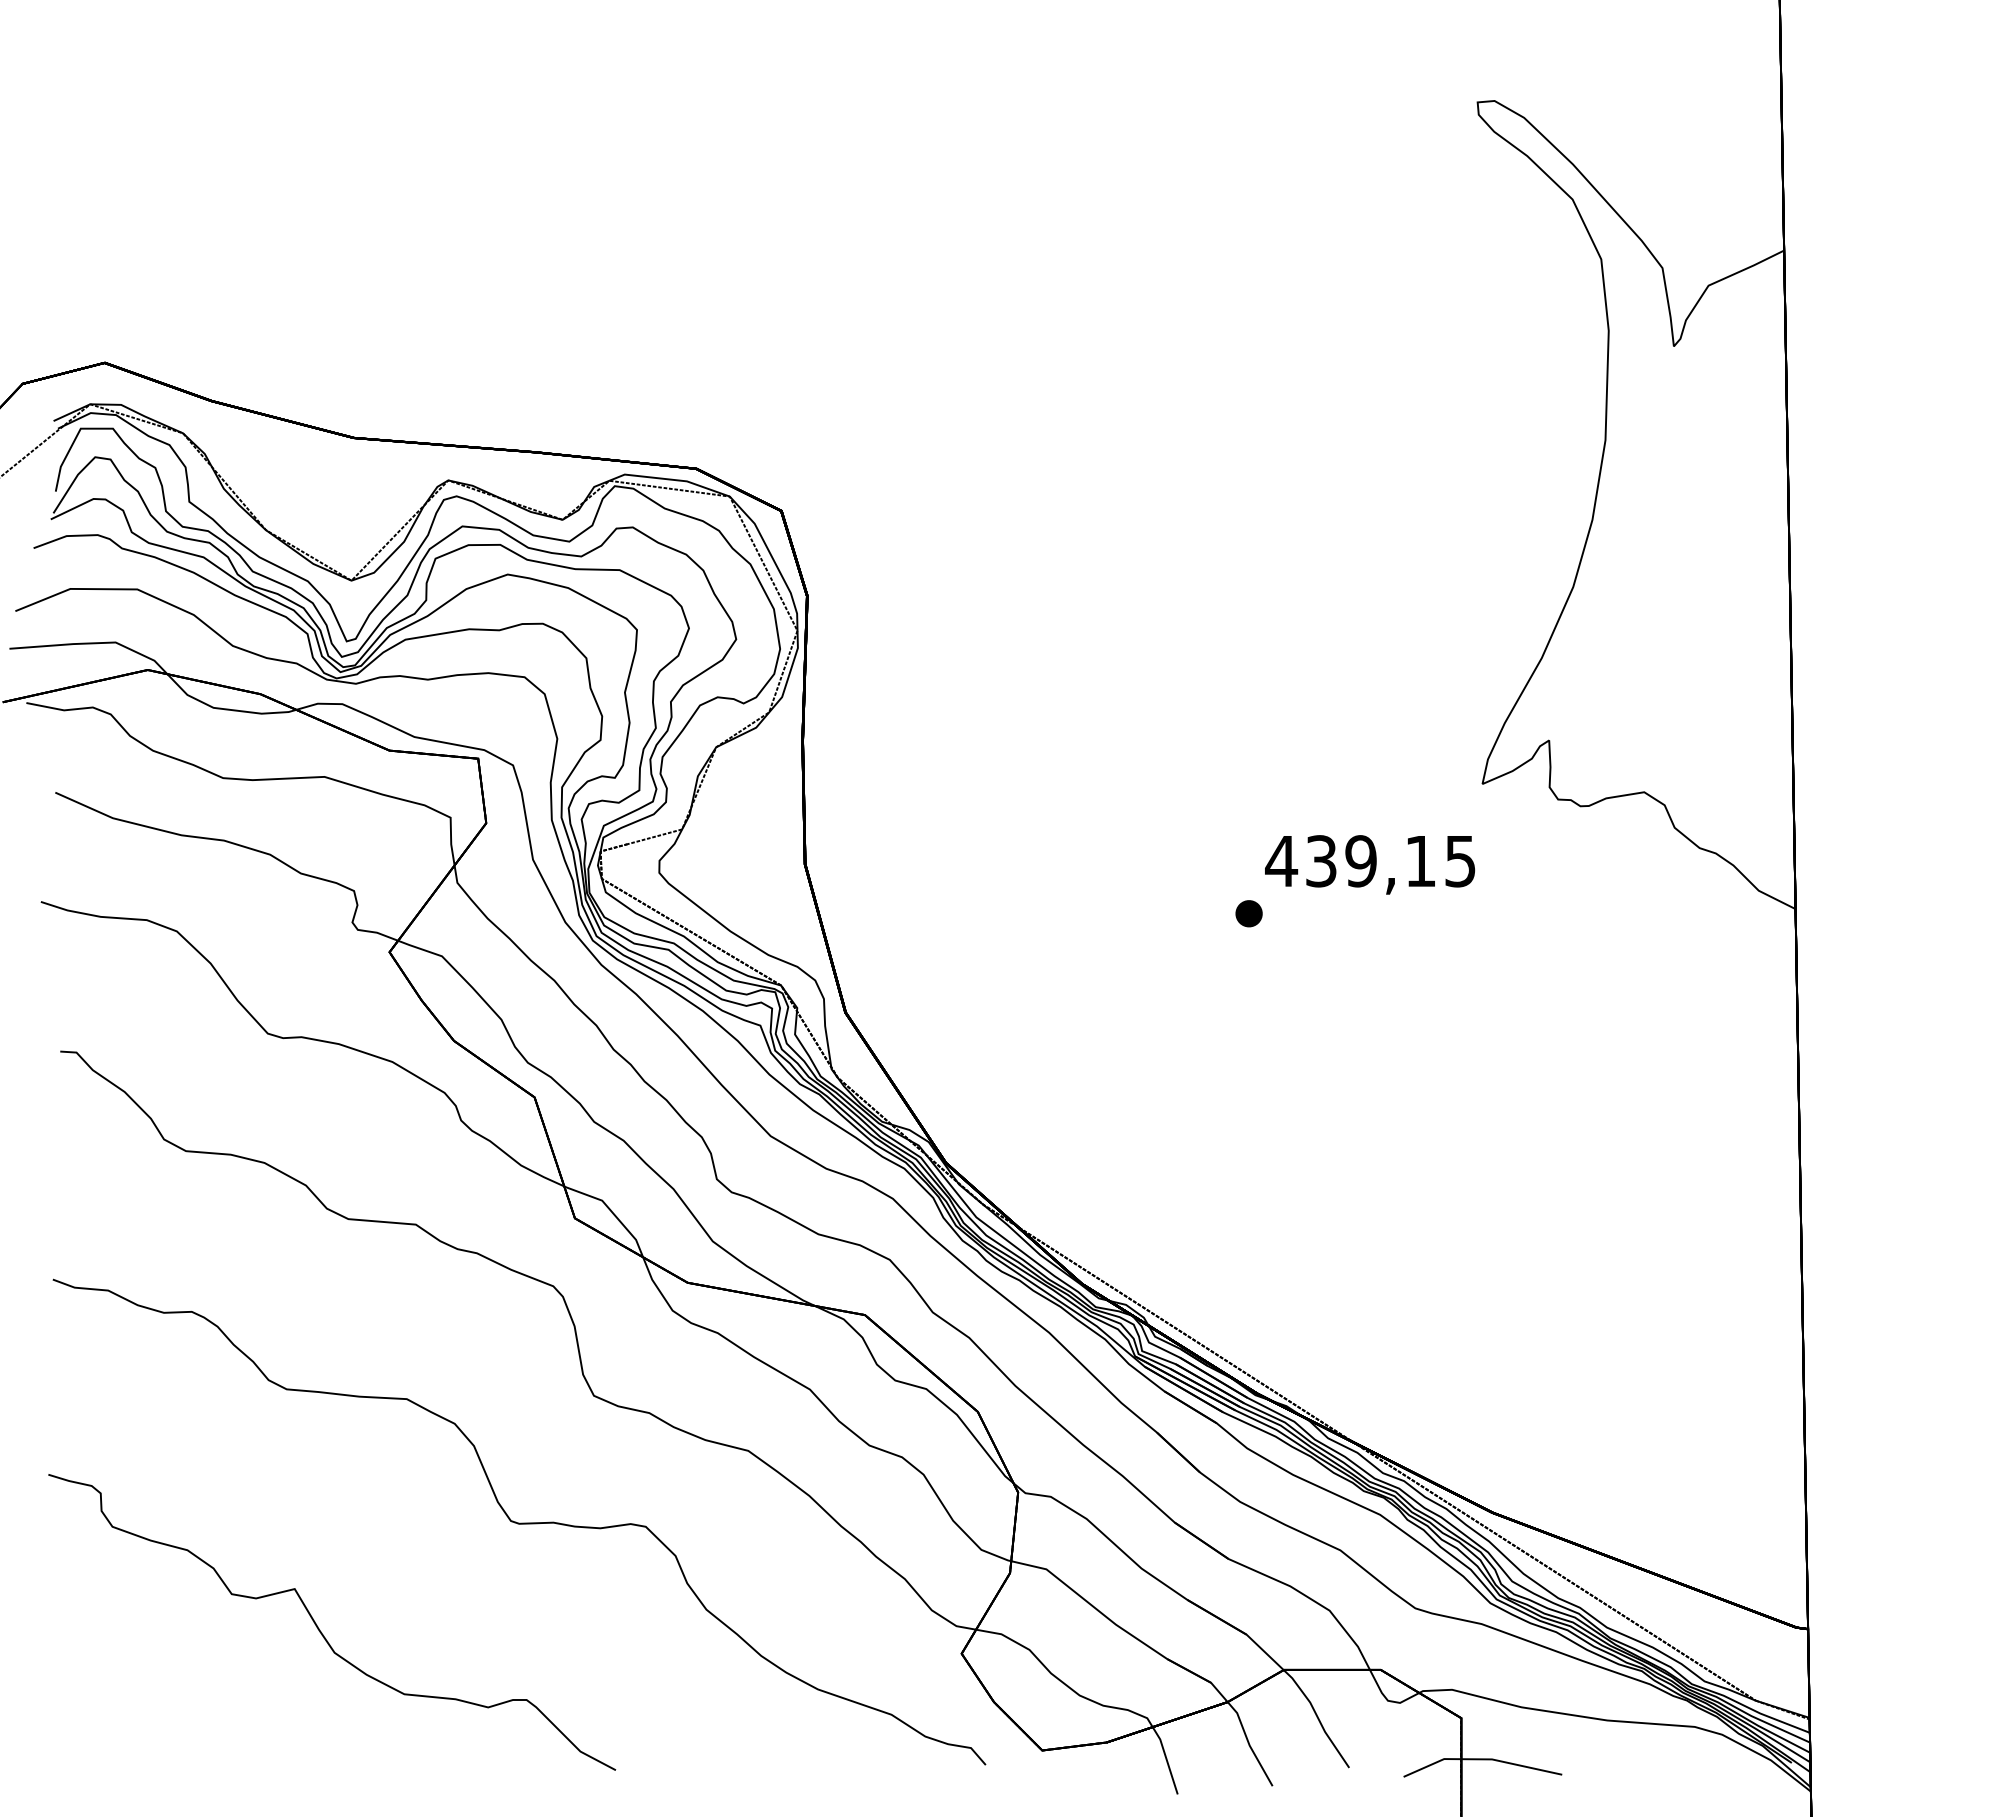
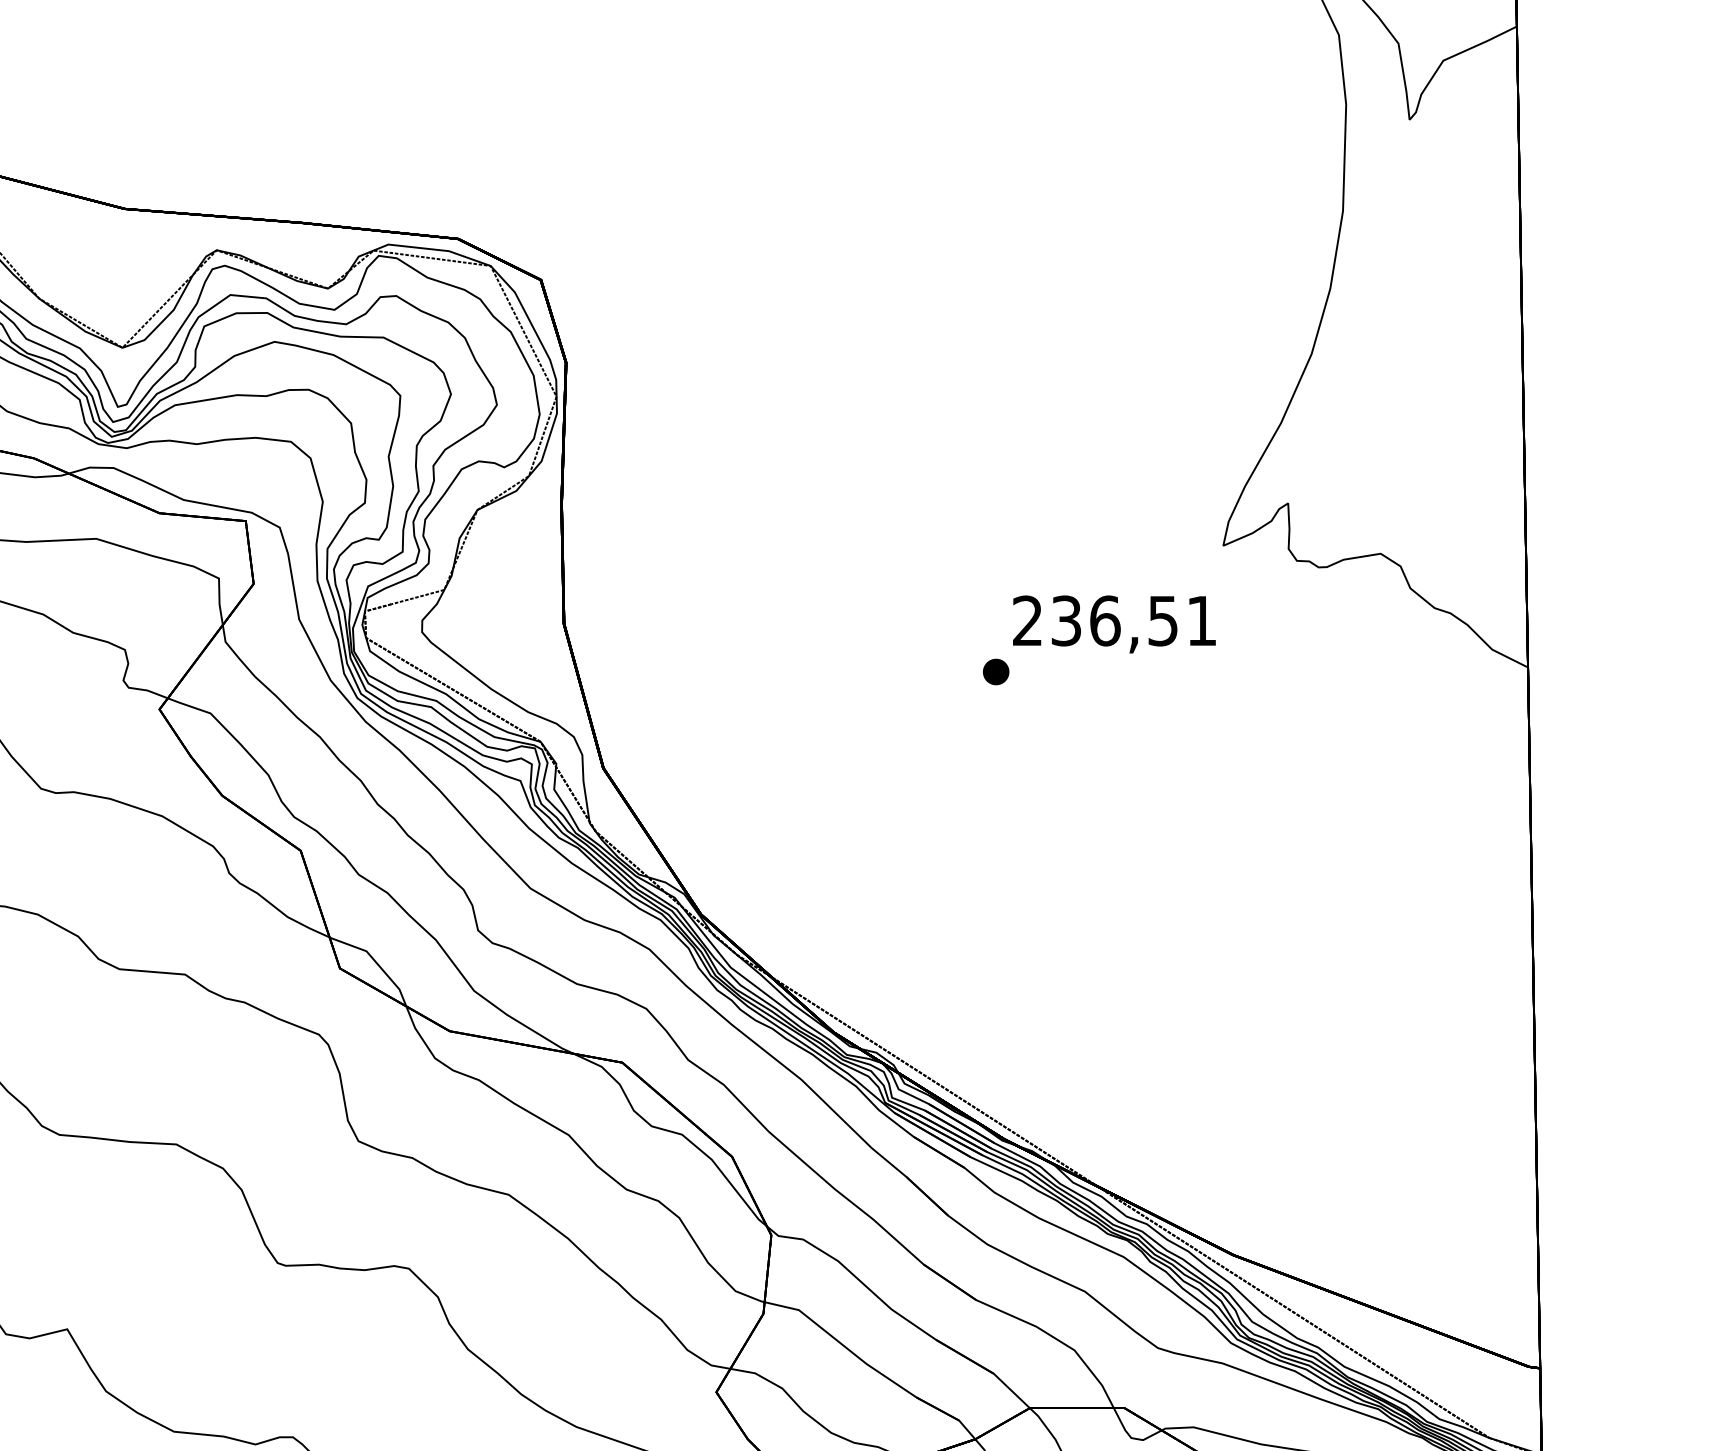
text: (1370, 861) -> (1114, 621), 439,15 -> 236,51

